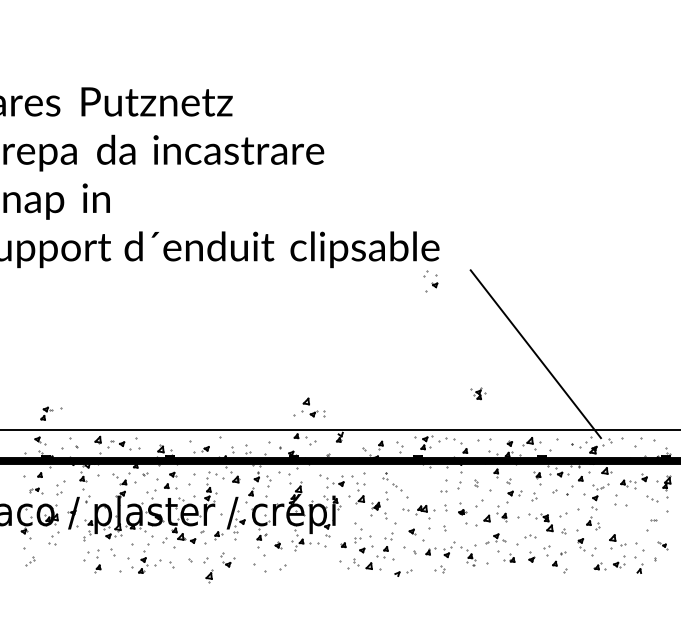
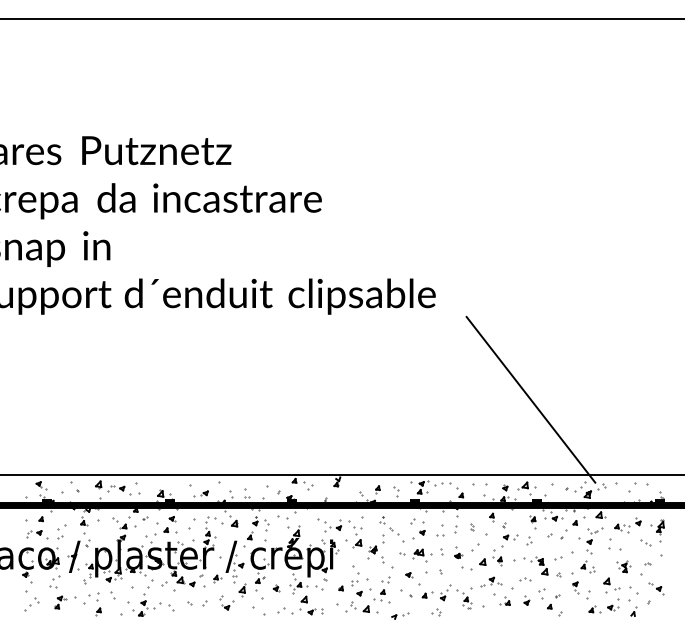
part: (430, 280) -> (417, 528), moved
part: (477, 393) -> (623, 566), moved
part: (309, 407) -> (307, 605), moved
part: (51, 413) -> (65, 602), moved
part: (36, 490) -> (37, 534), size x1.67
part: (662, 545) -> (656, 588), size x1.67
part: (30, 561) -> (31, 604), size x1.67
part: (209, 576) -> (242, 590), moved

